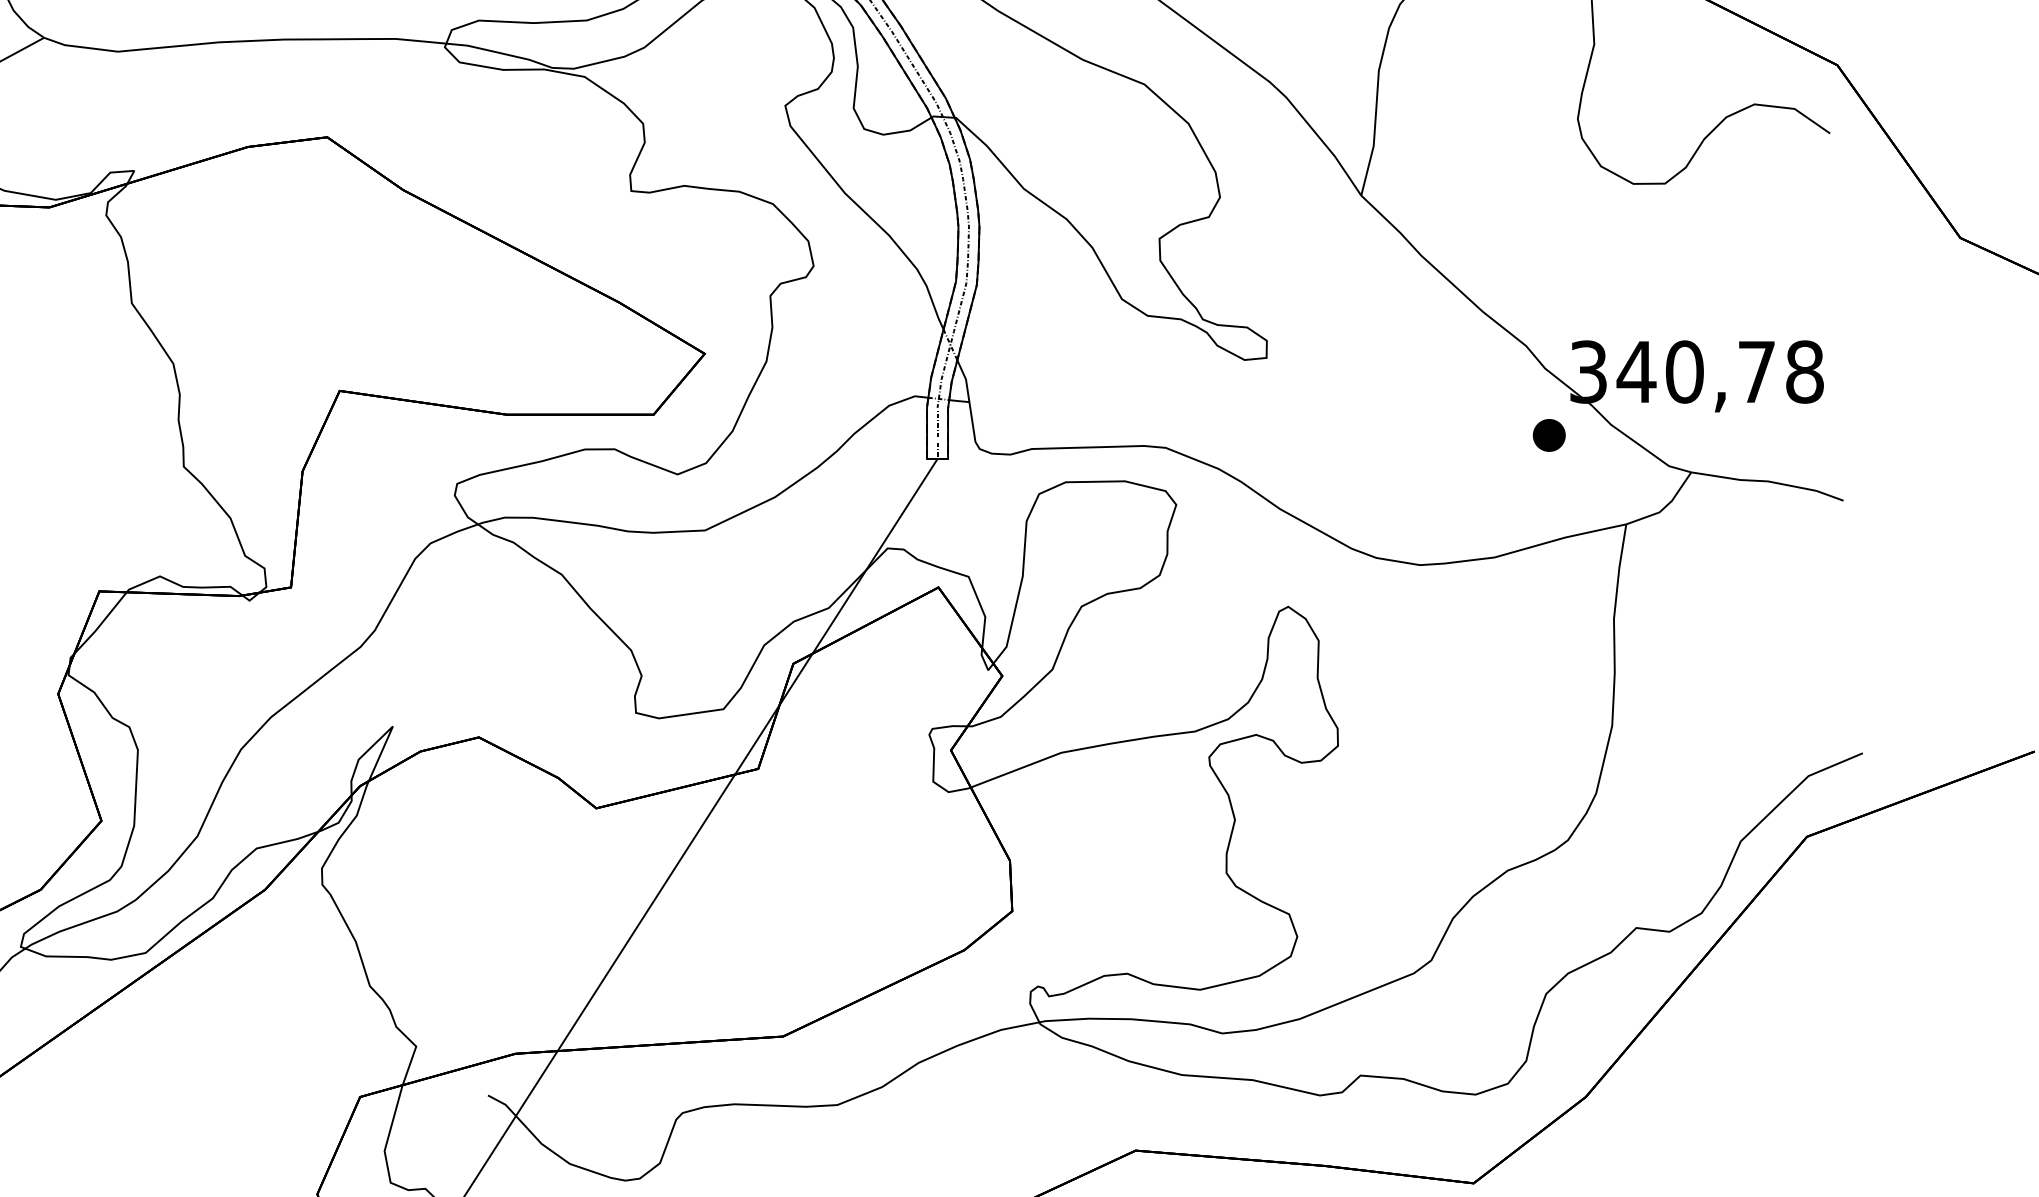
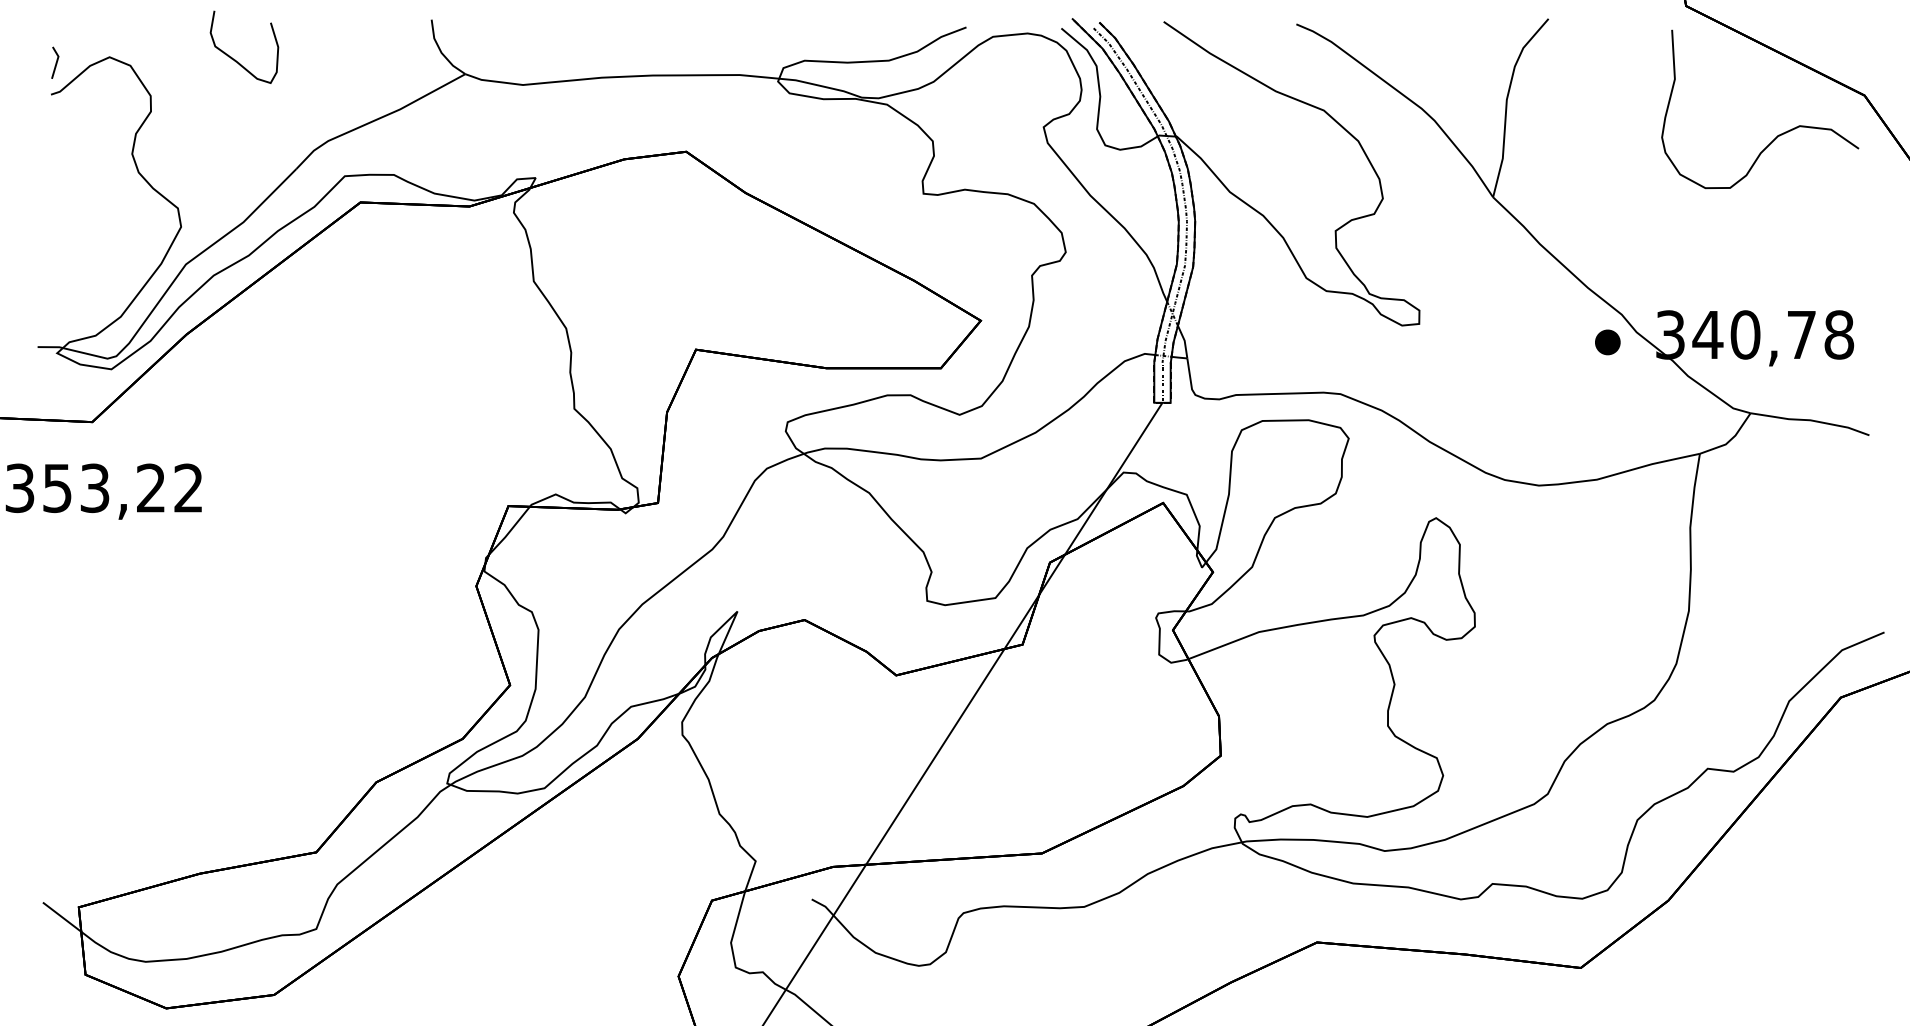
part: (1548, 435) -> (1607, 342), moved

